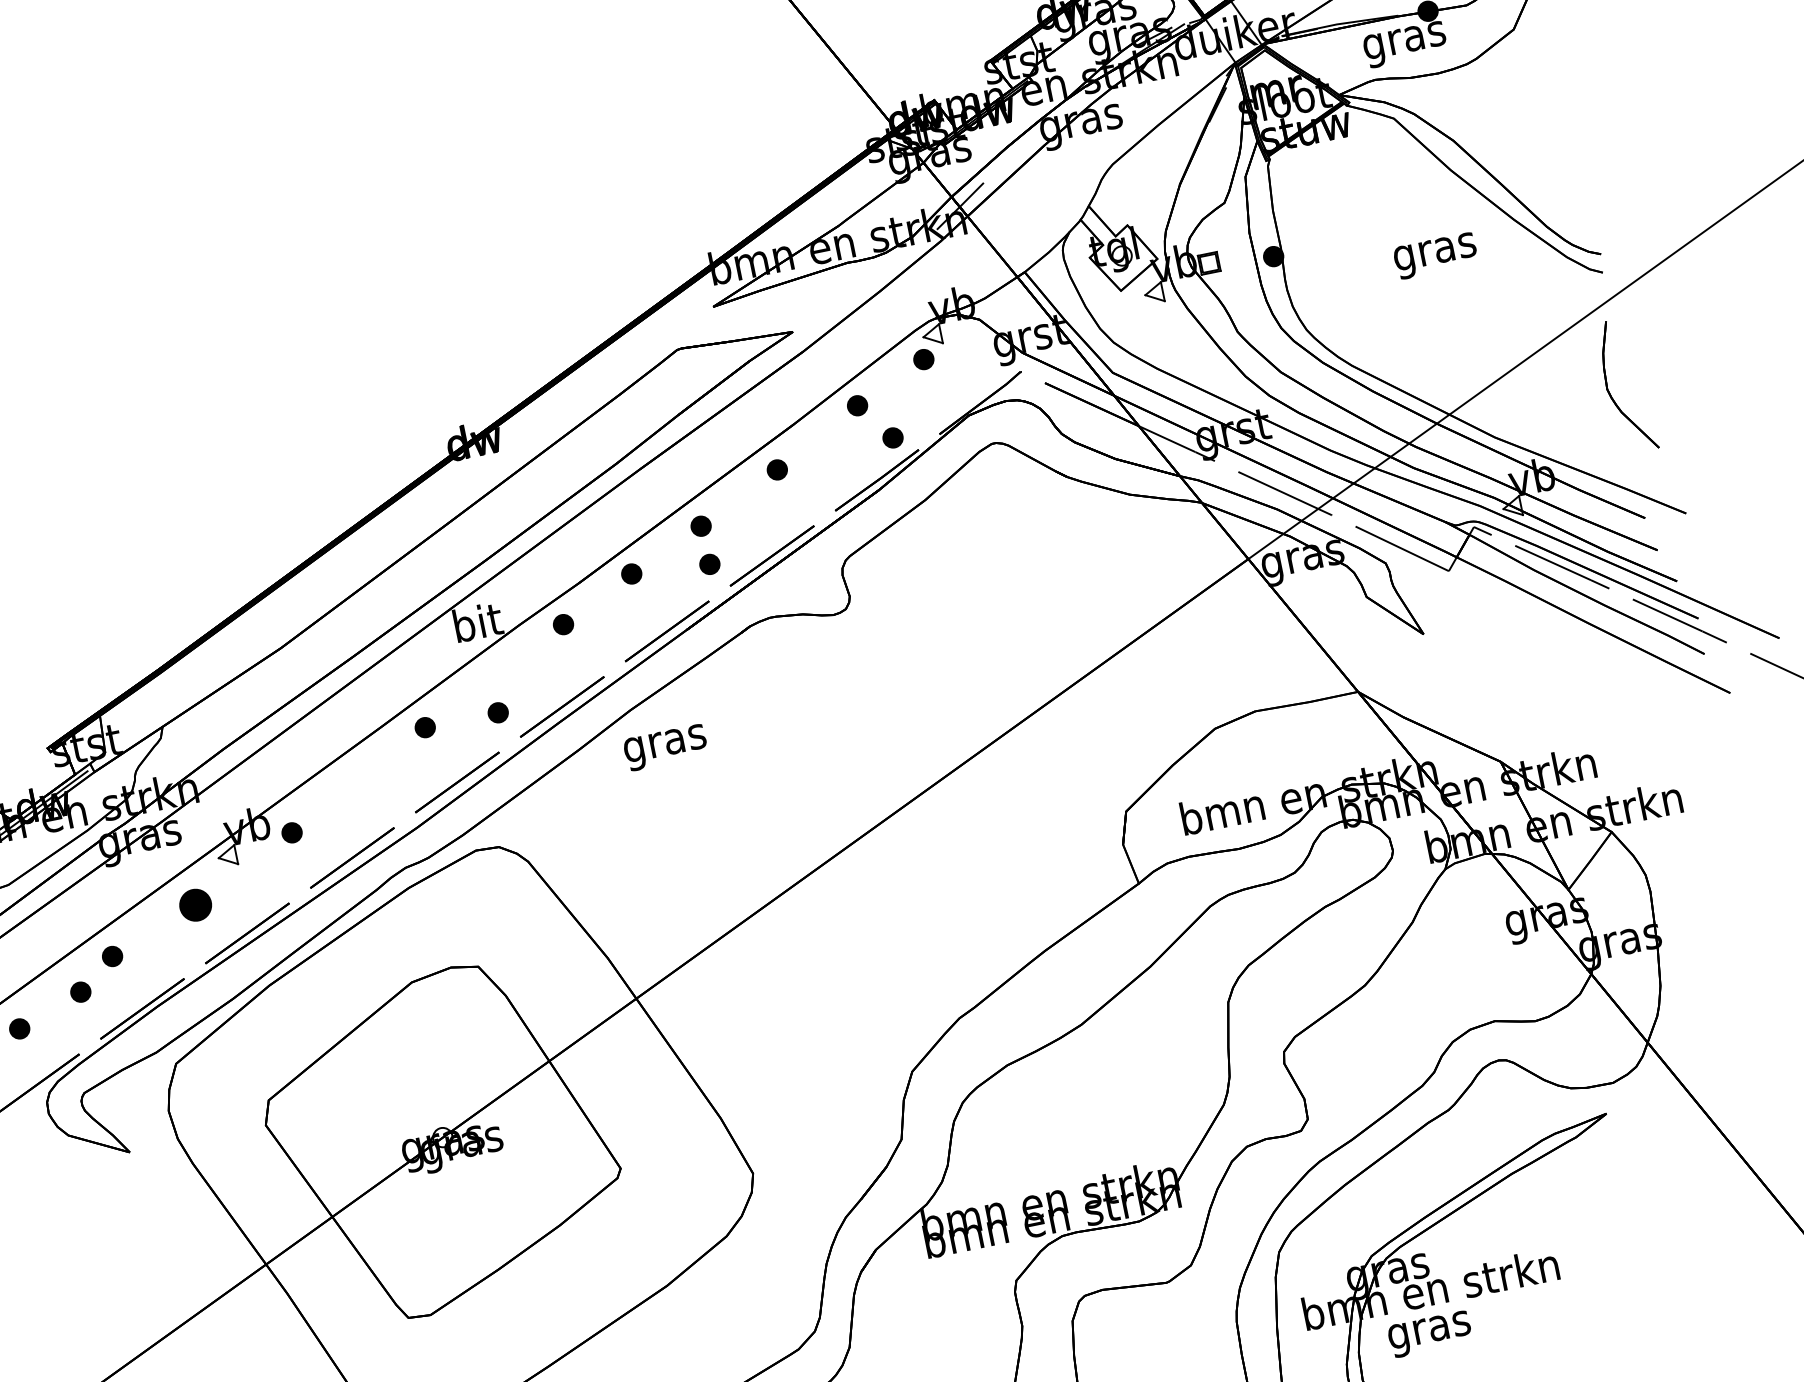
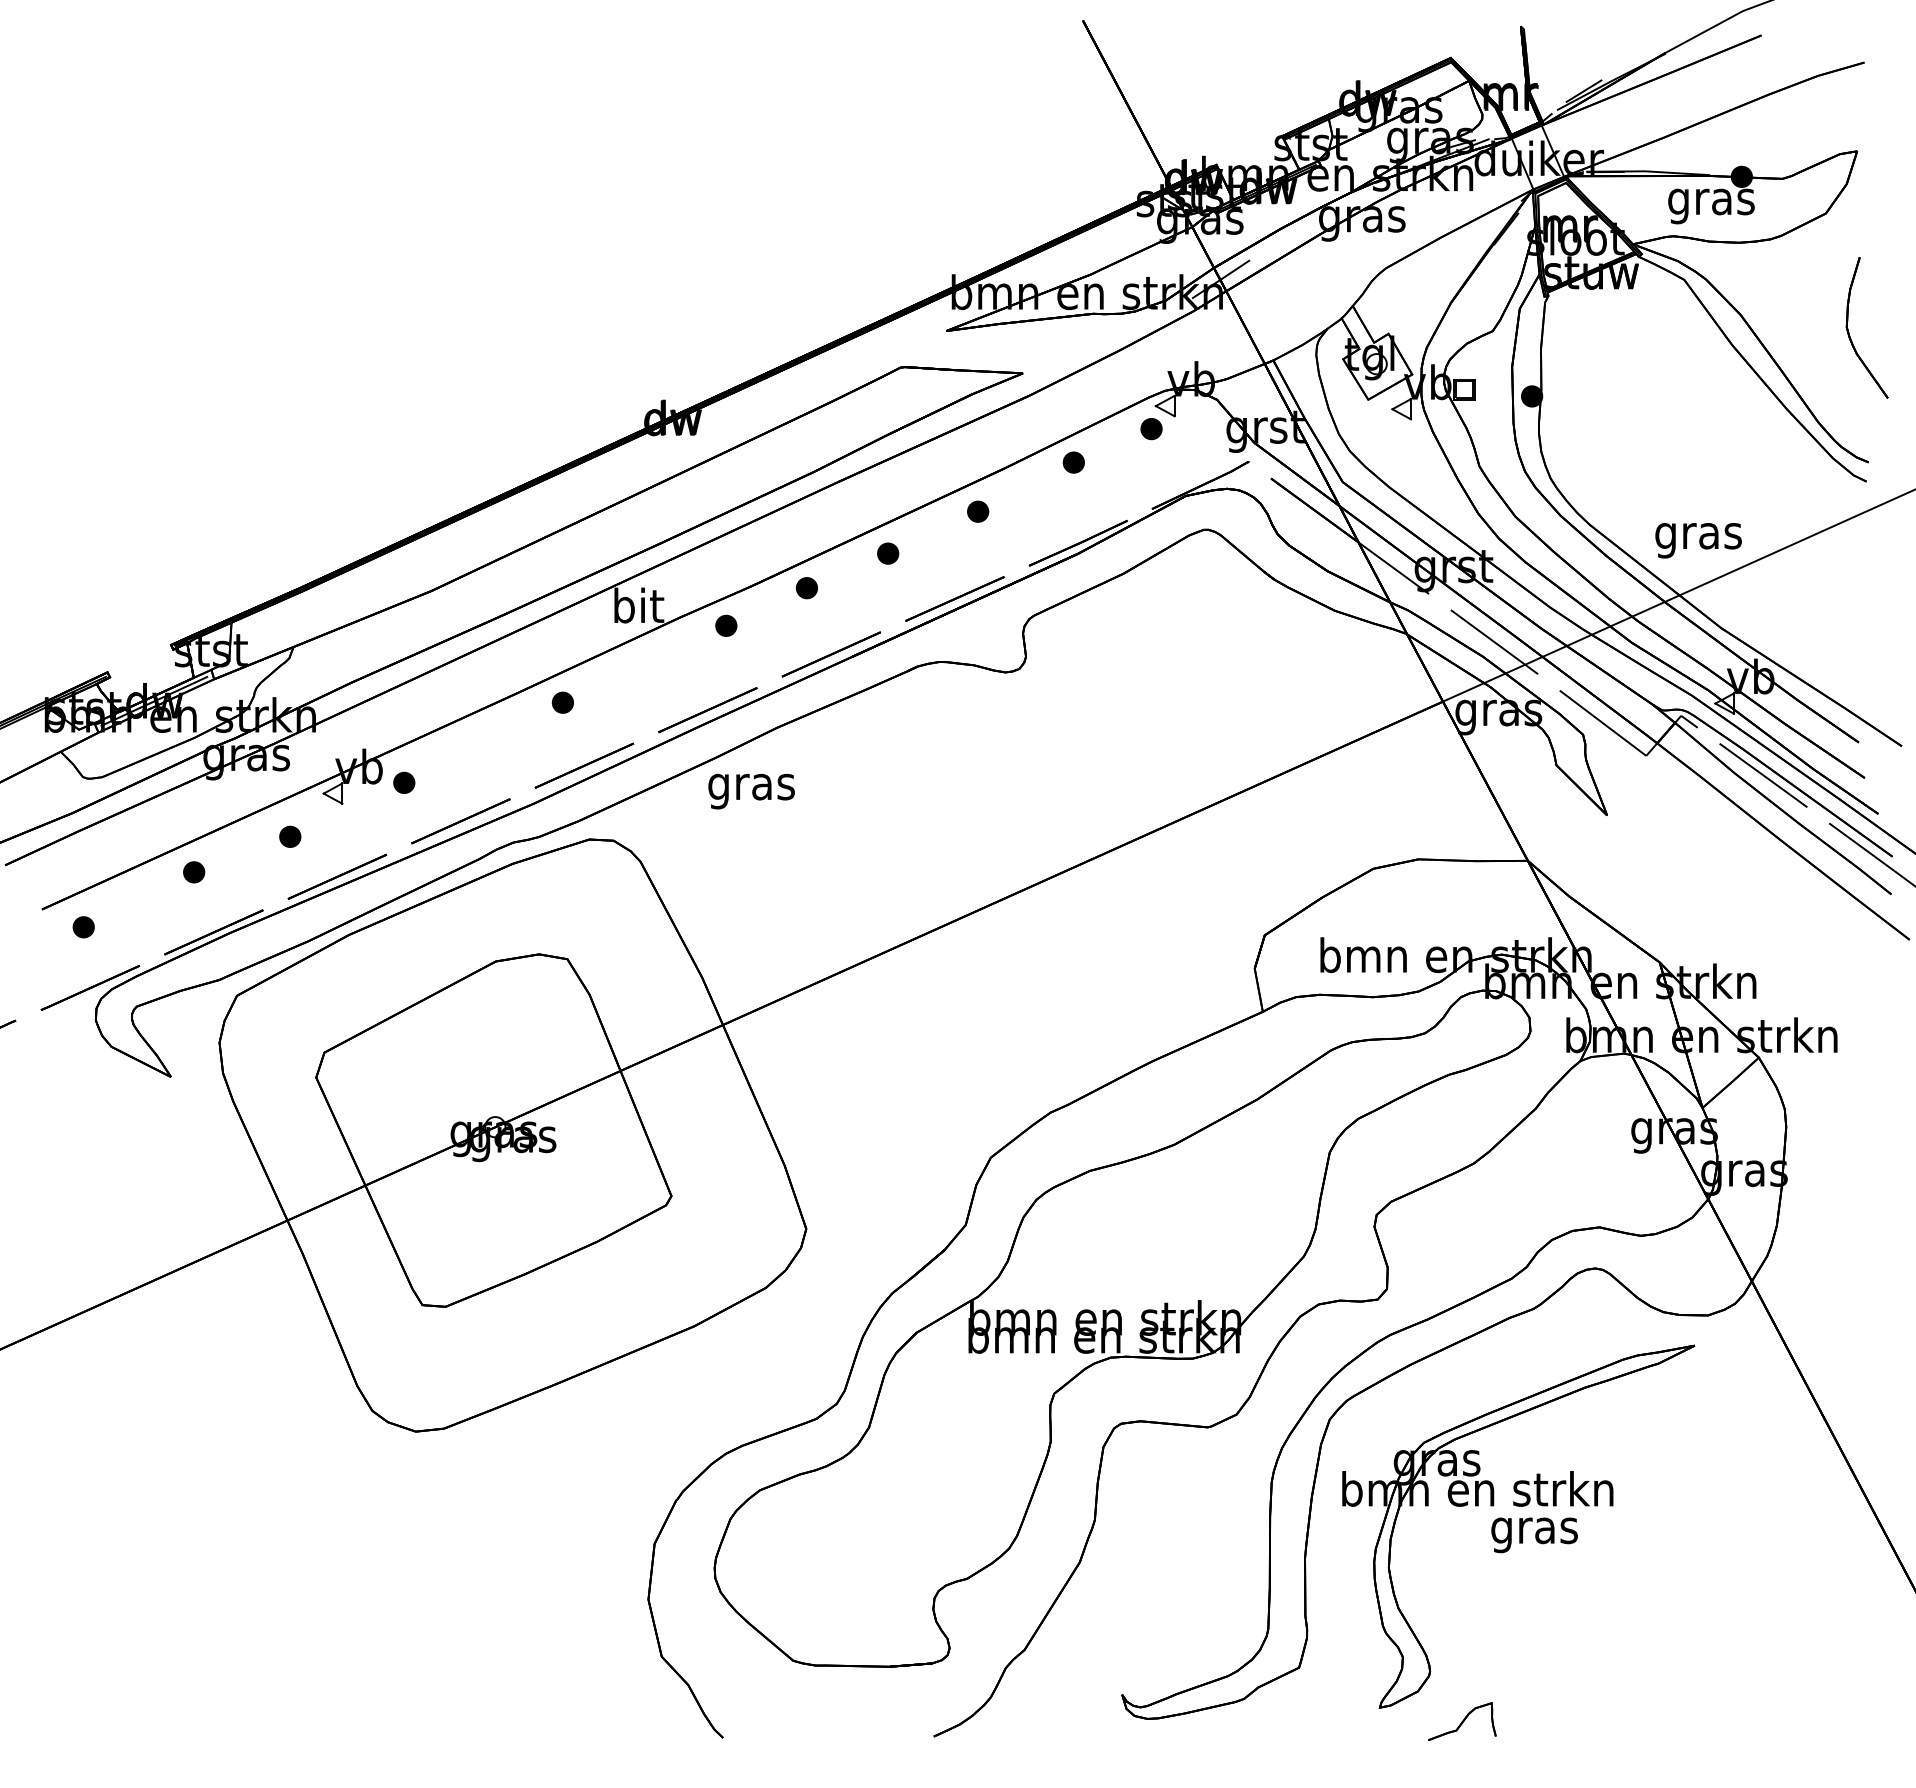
text: (1435, 255) -> (1698, 540), moved
part: (1610, 393) -> (1849, 332), moved
part: (893, 438) -> (1103, 503), removed
part: (710, 564) -> (889, 594), removed
part: (497, 712) -> (640, 702), removed
text: (665, 747) -> (751, 791), moved
part: (195, 904) -> (290, 836), size x0.62
part: (81, 992) -> (154, 902), removed
text: (1430, 1334) -> (1534, 1535), moved

